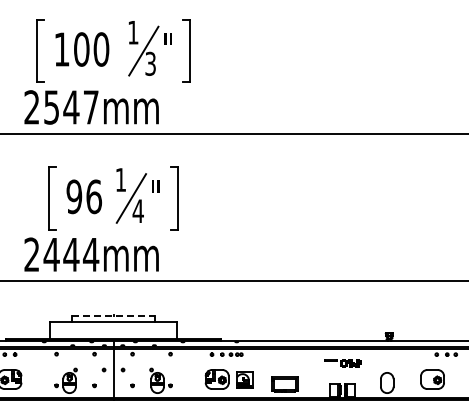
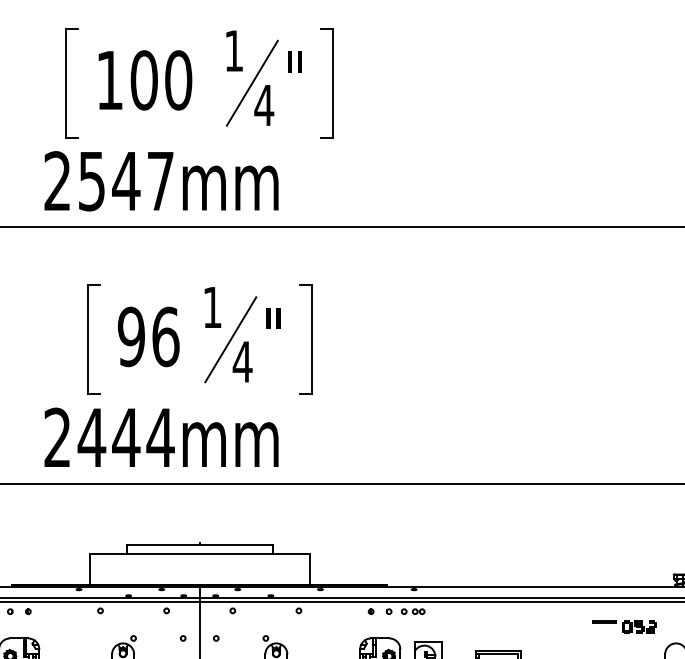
text: (150, 63) -> (263, 104), 3 -> 4
line: (113, 316) -> (199, 545), dashed -> solid
part: (342, 363) -> (624, 627), moved

